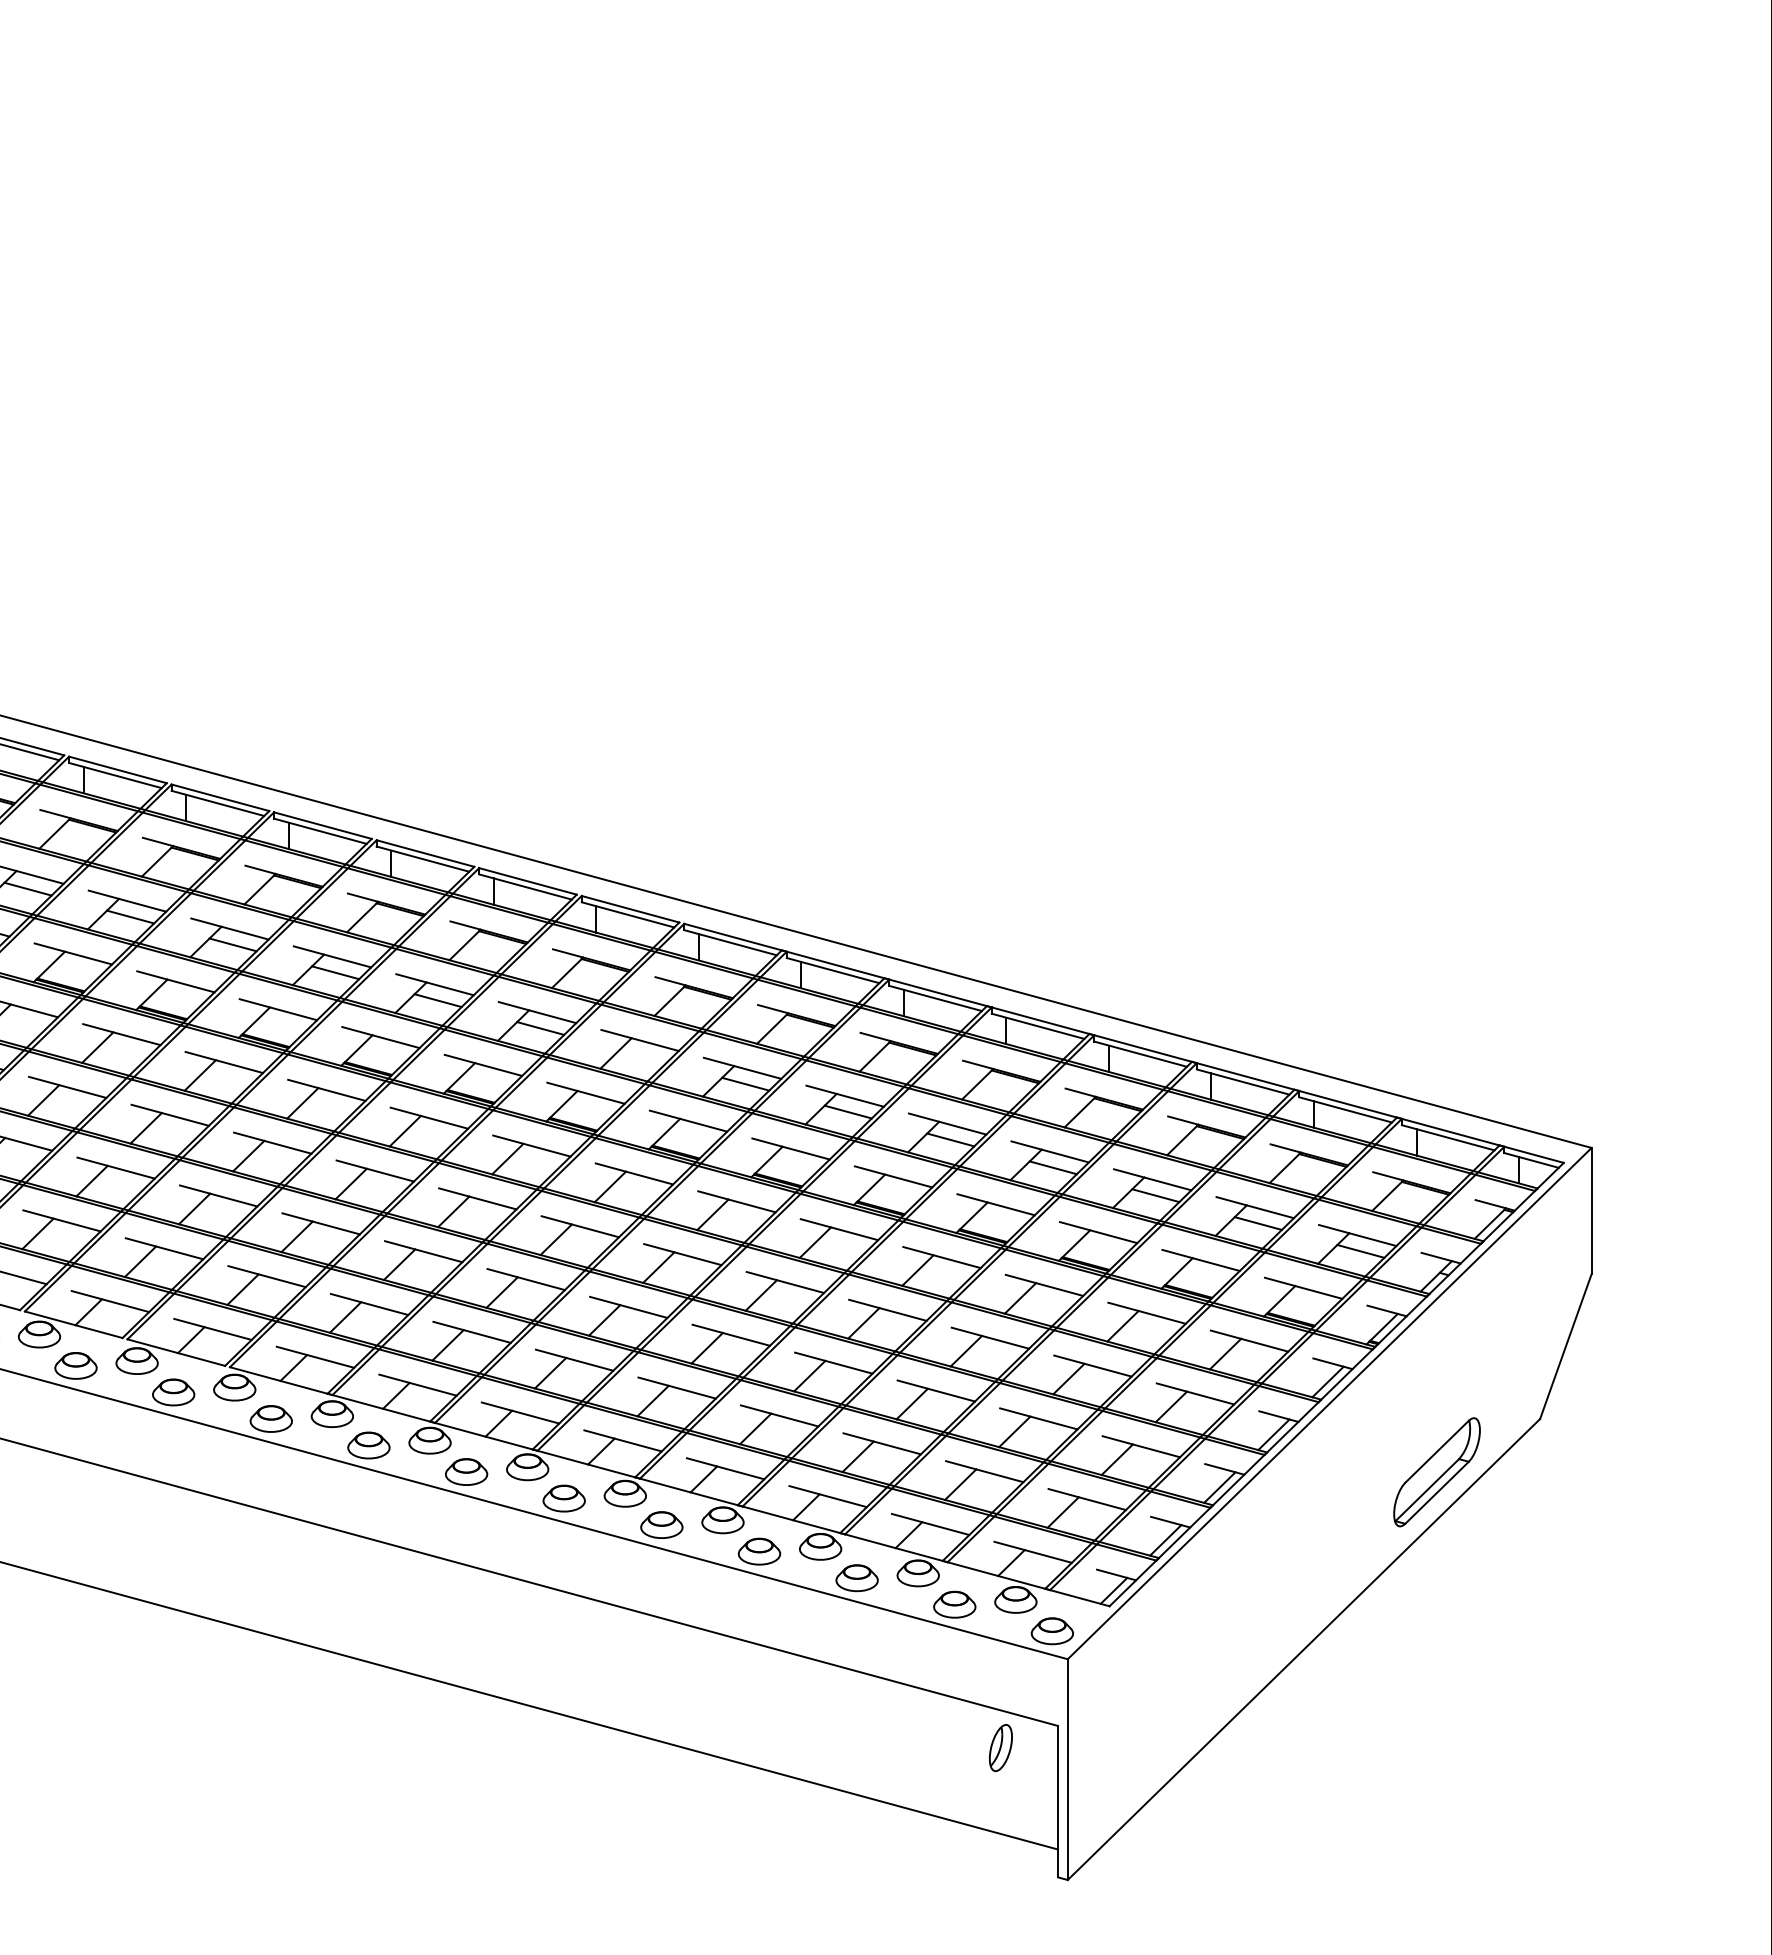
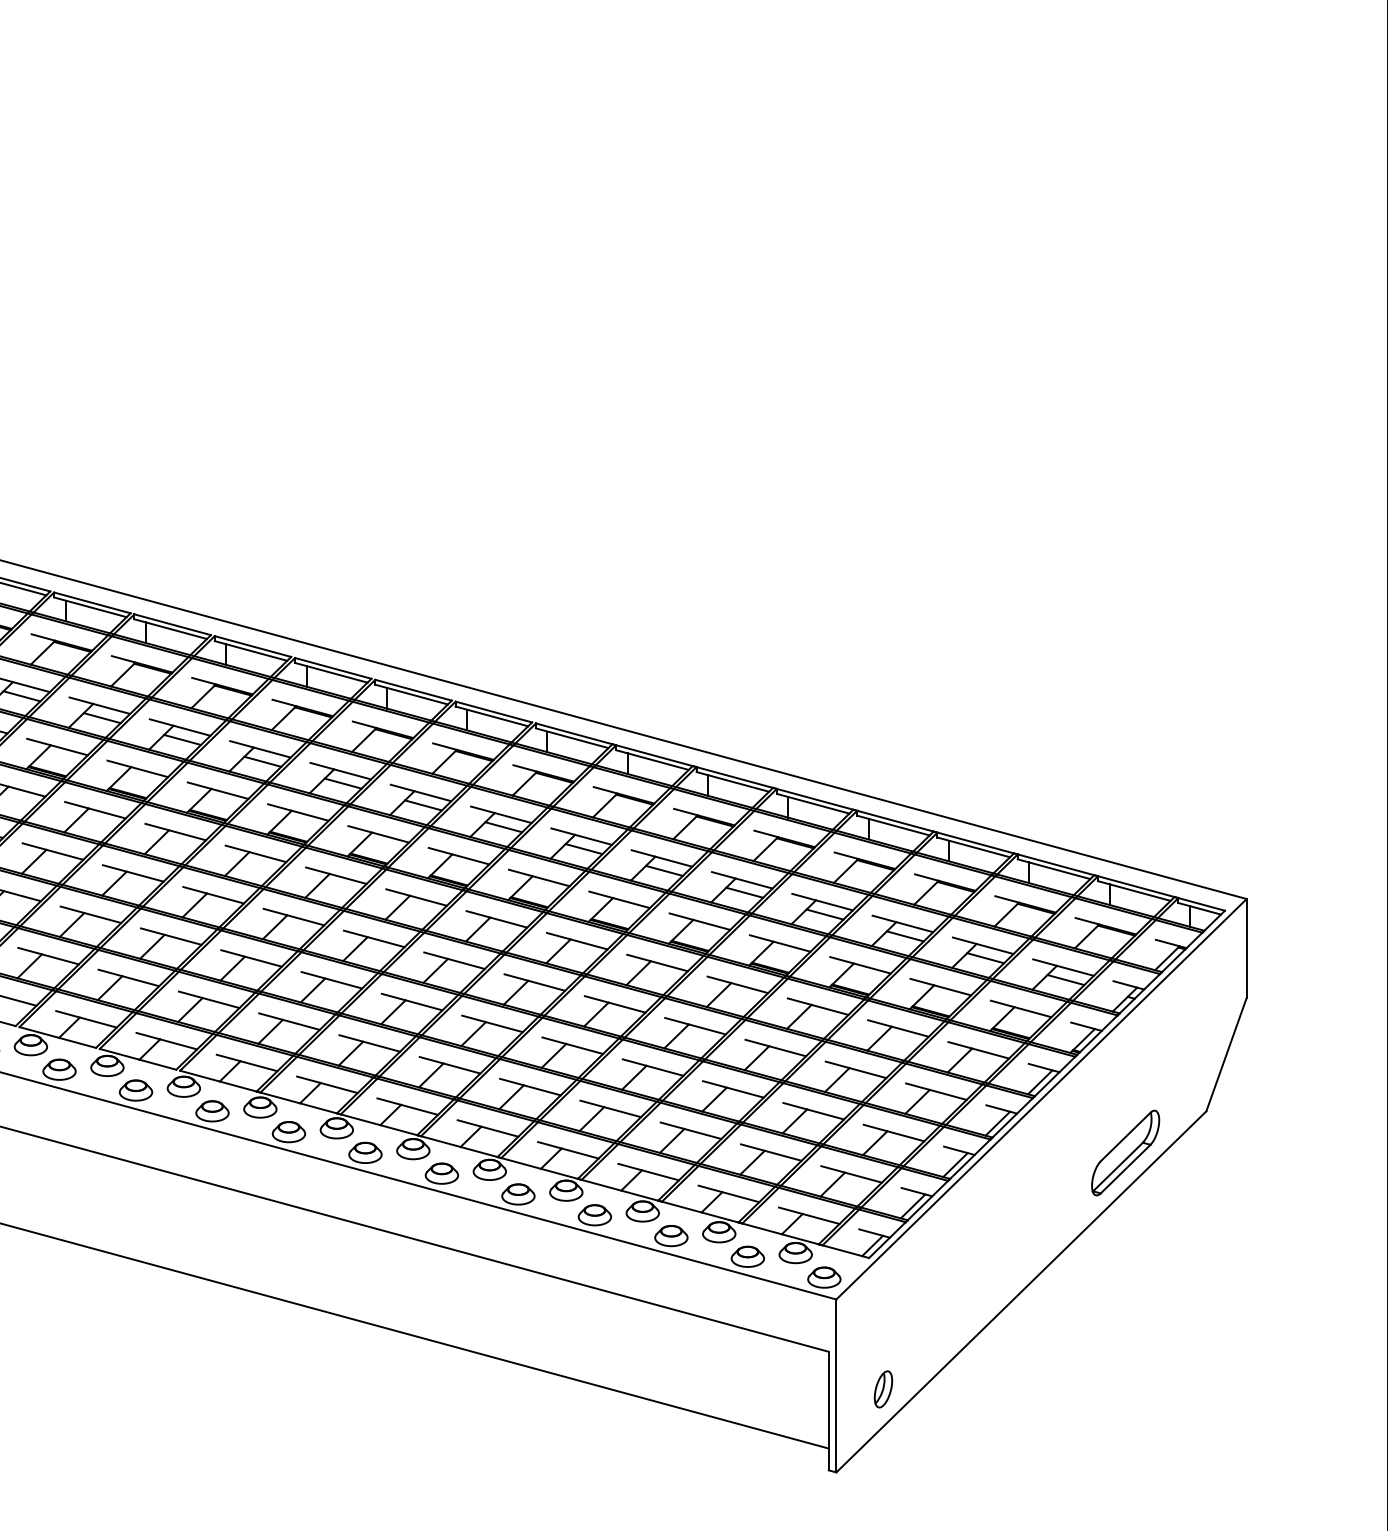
line: (642, 1055) -> (503, 826), added
part: (1000, 1748) -> (883, 1389), moved

